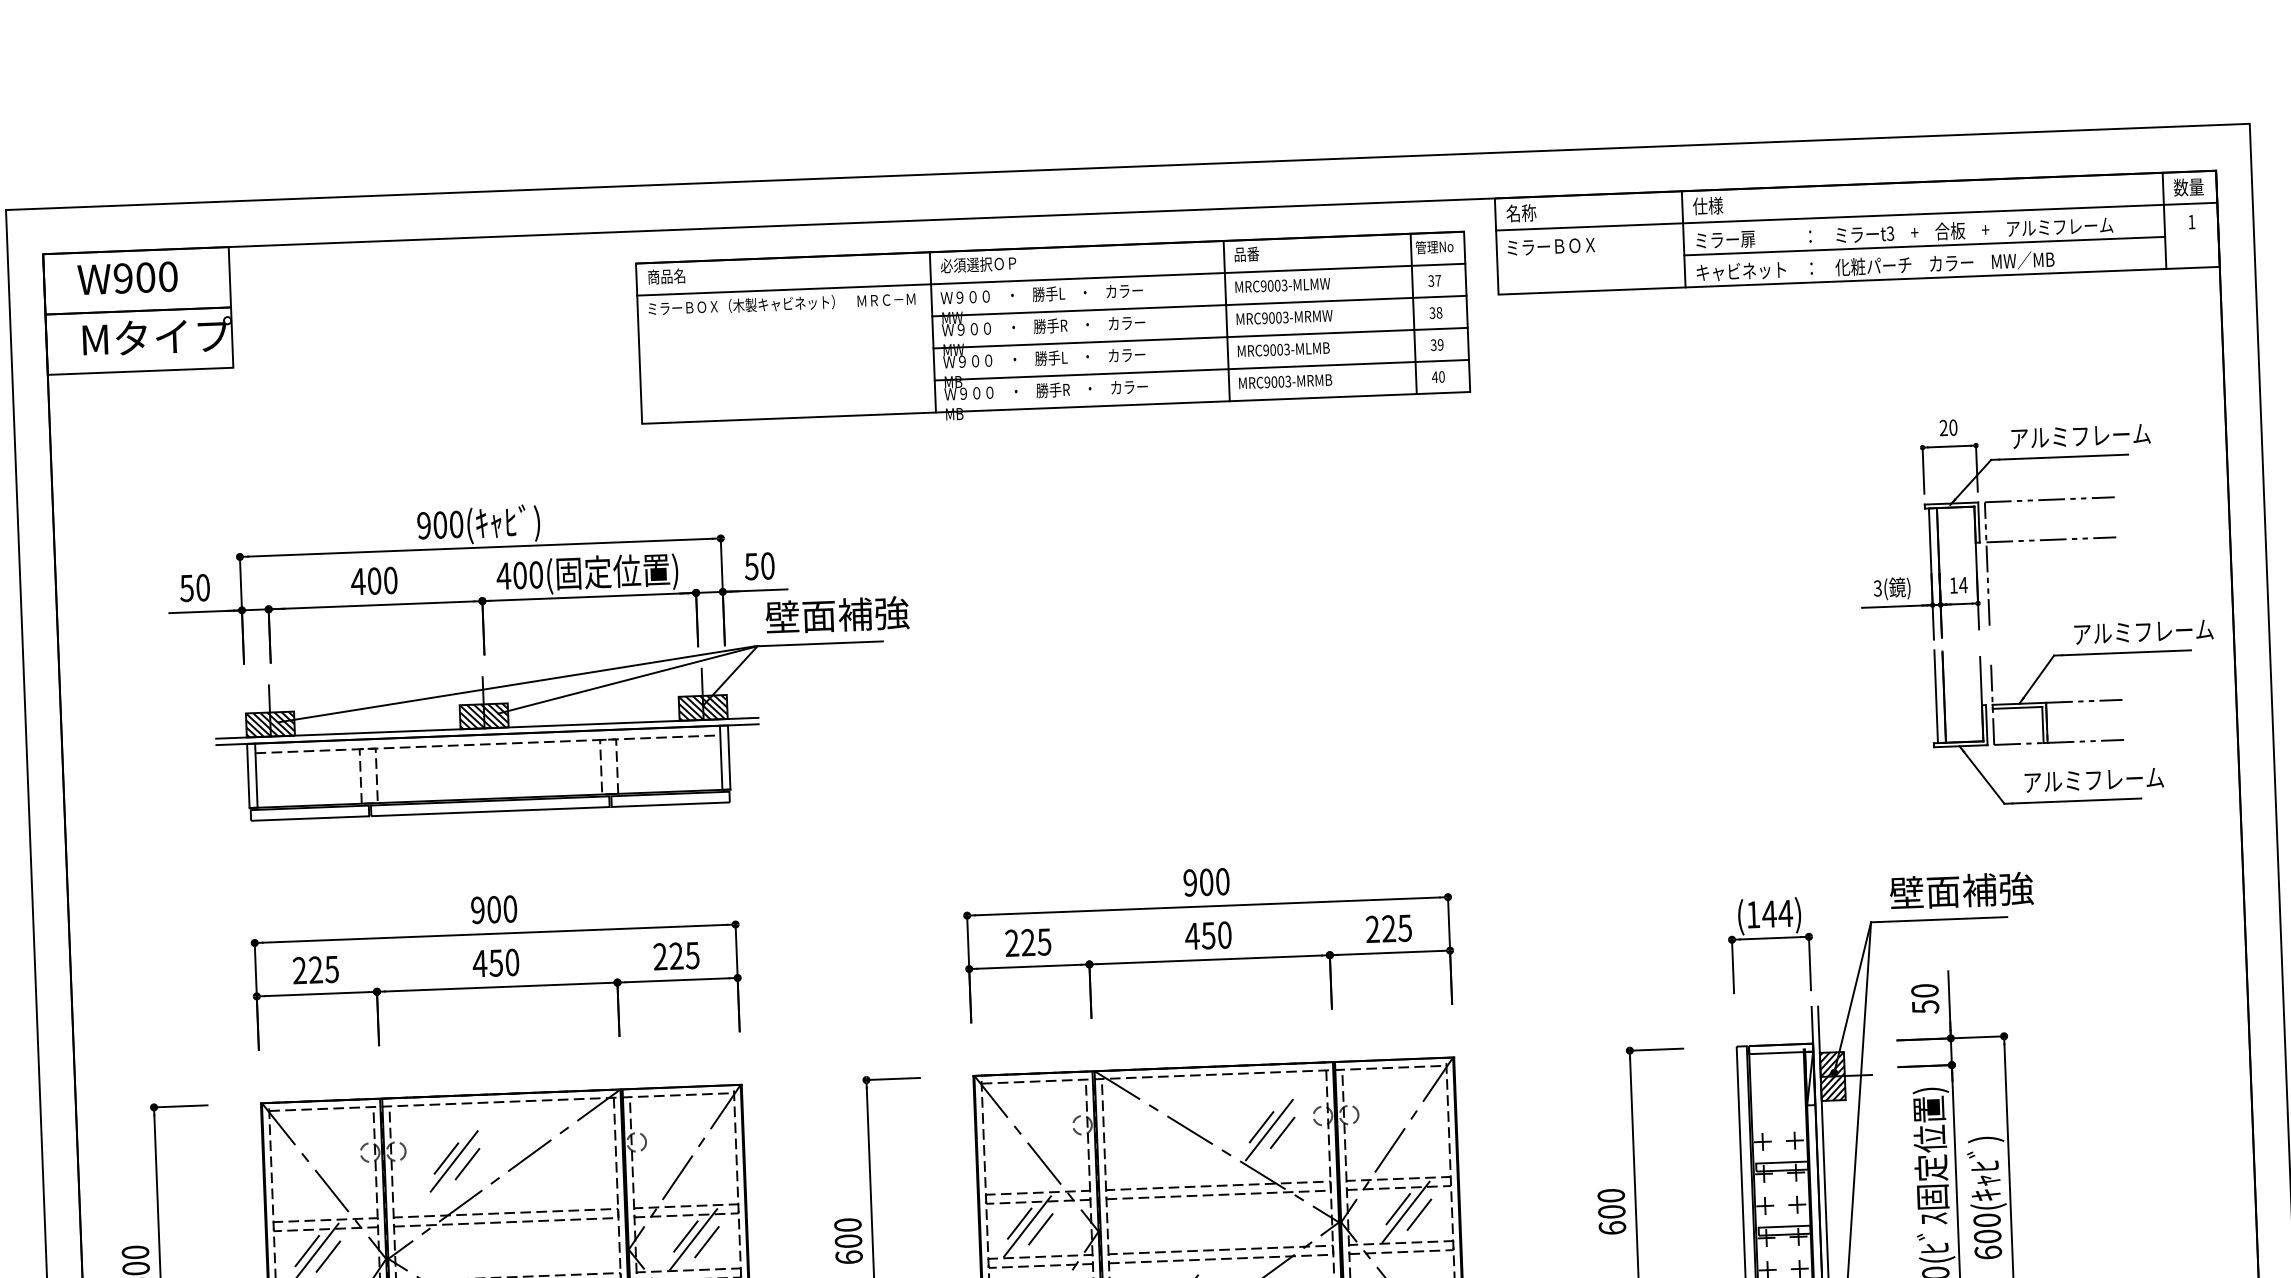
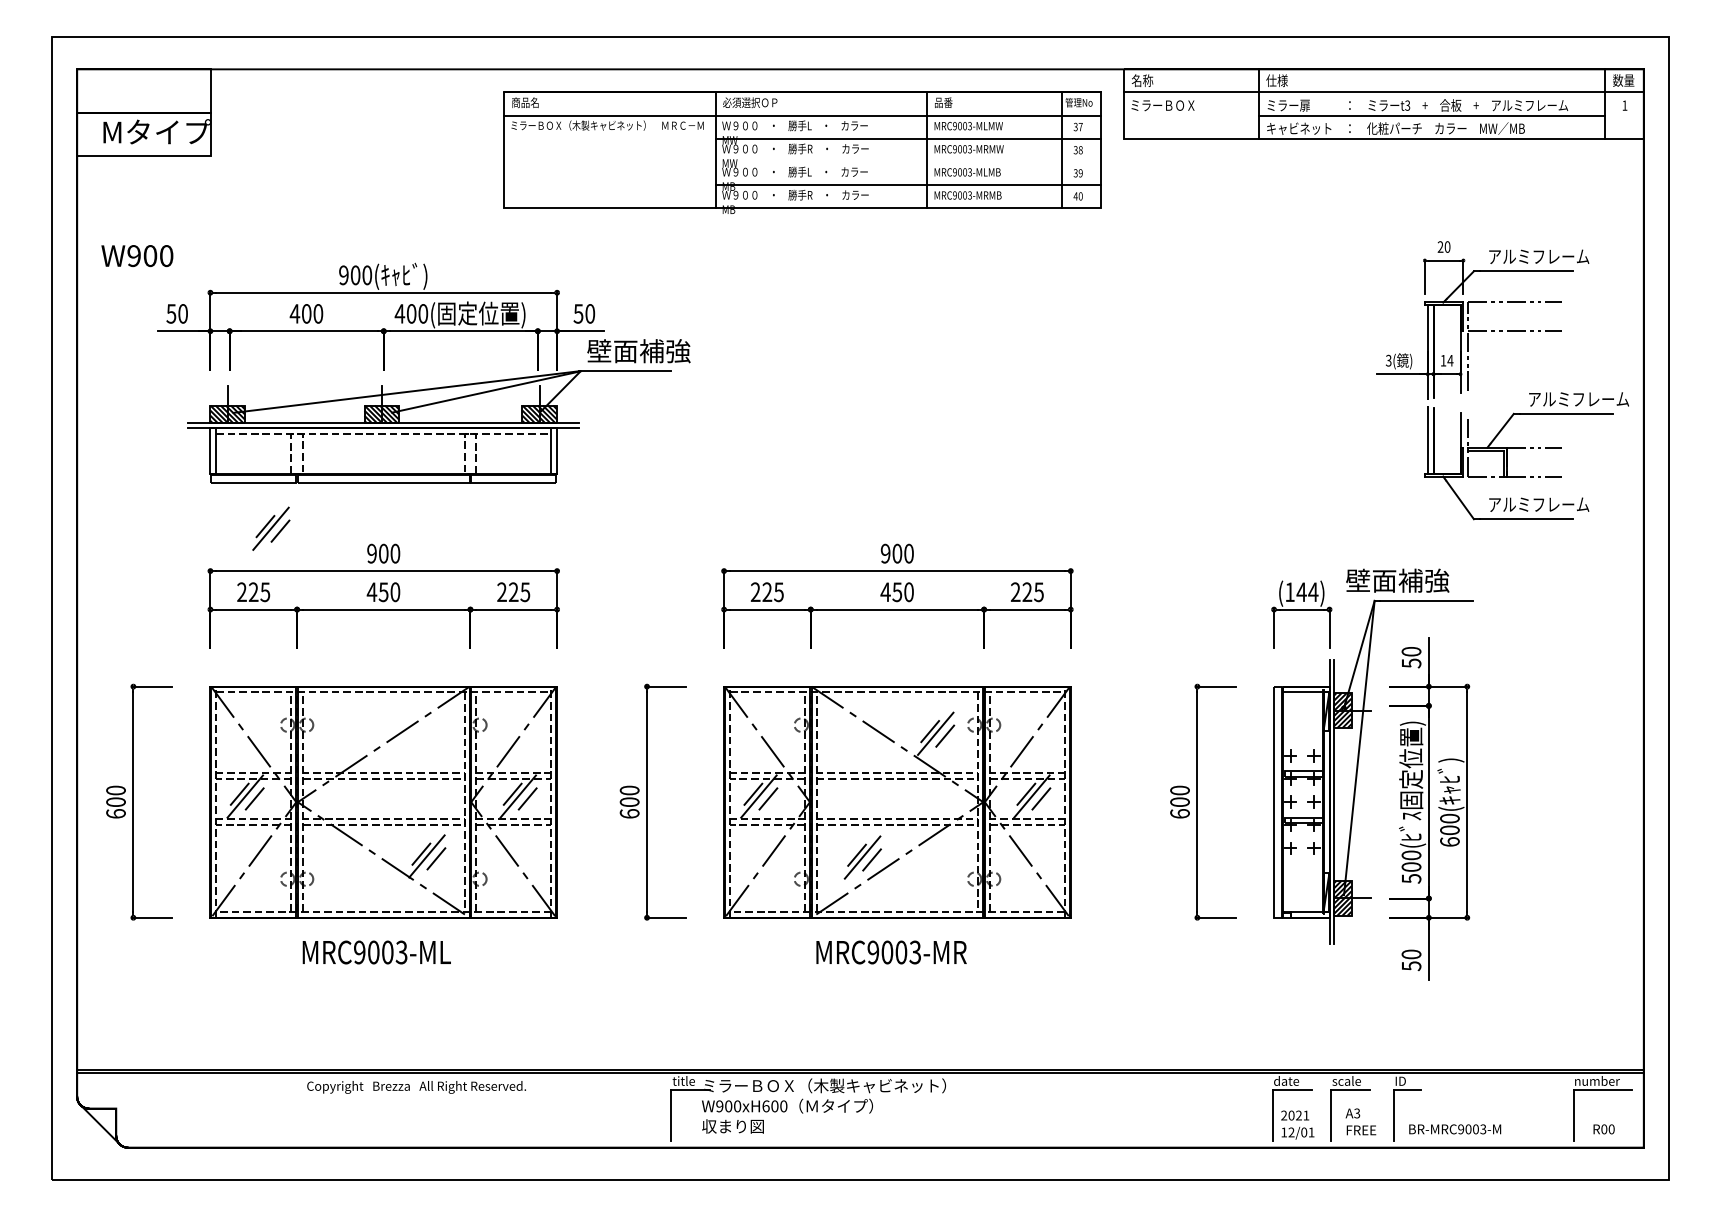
text: (127, 278) -> (137, 256), moved
line: (1199, 337) -> (907, 161), removed
text: (1961, 890) -> (1397, 580), moved
part: (454, 1160) -> (271, 528), moved

